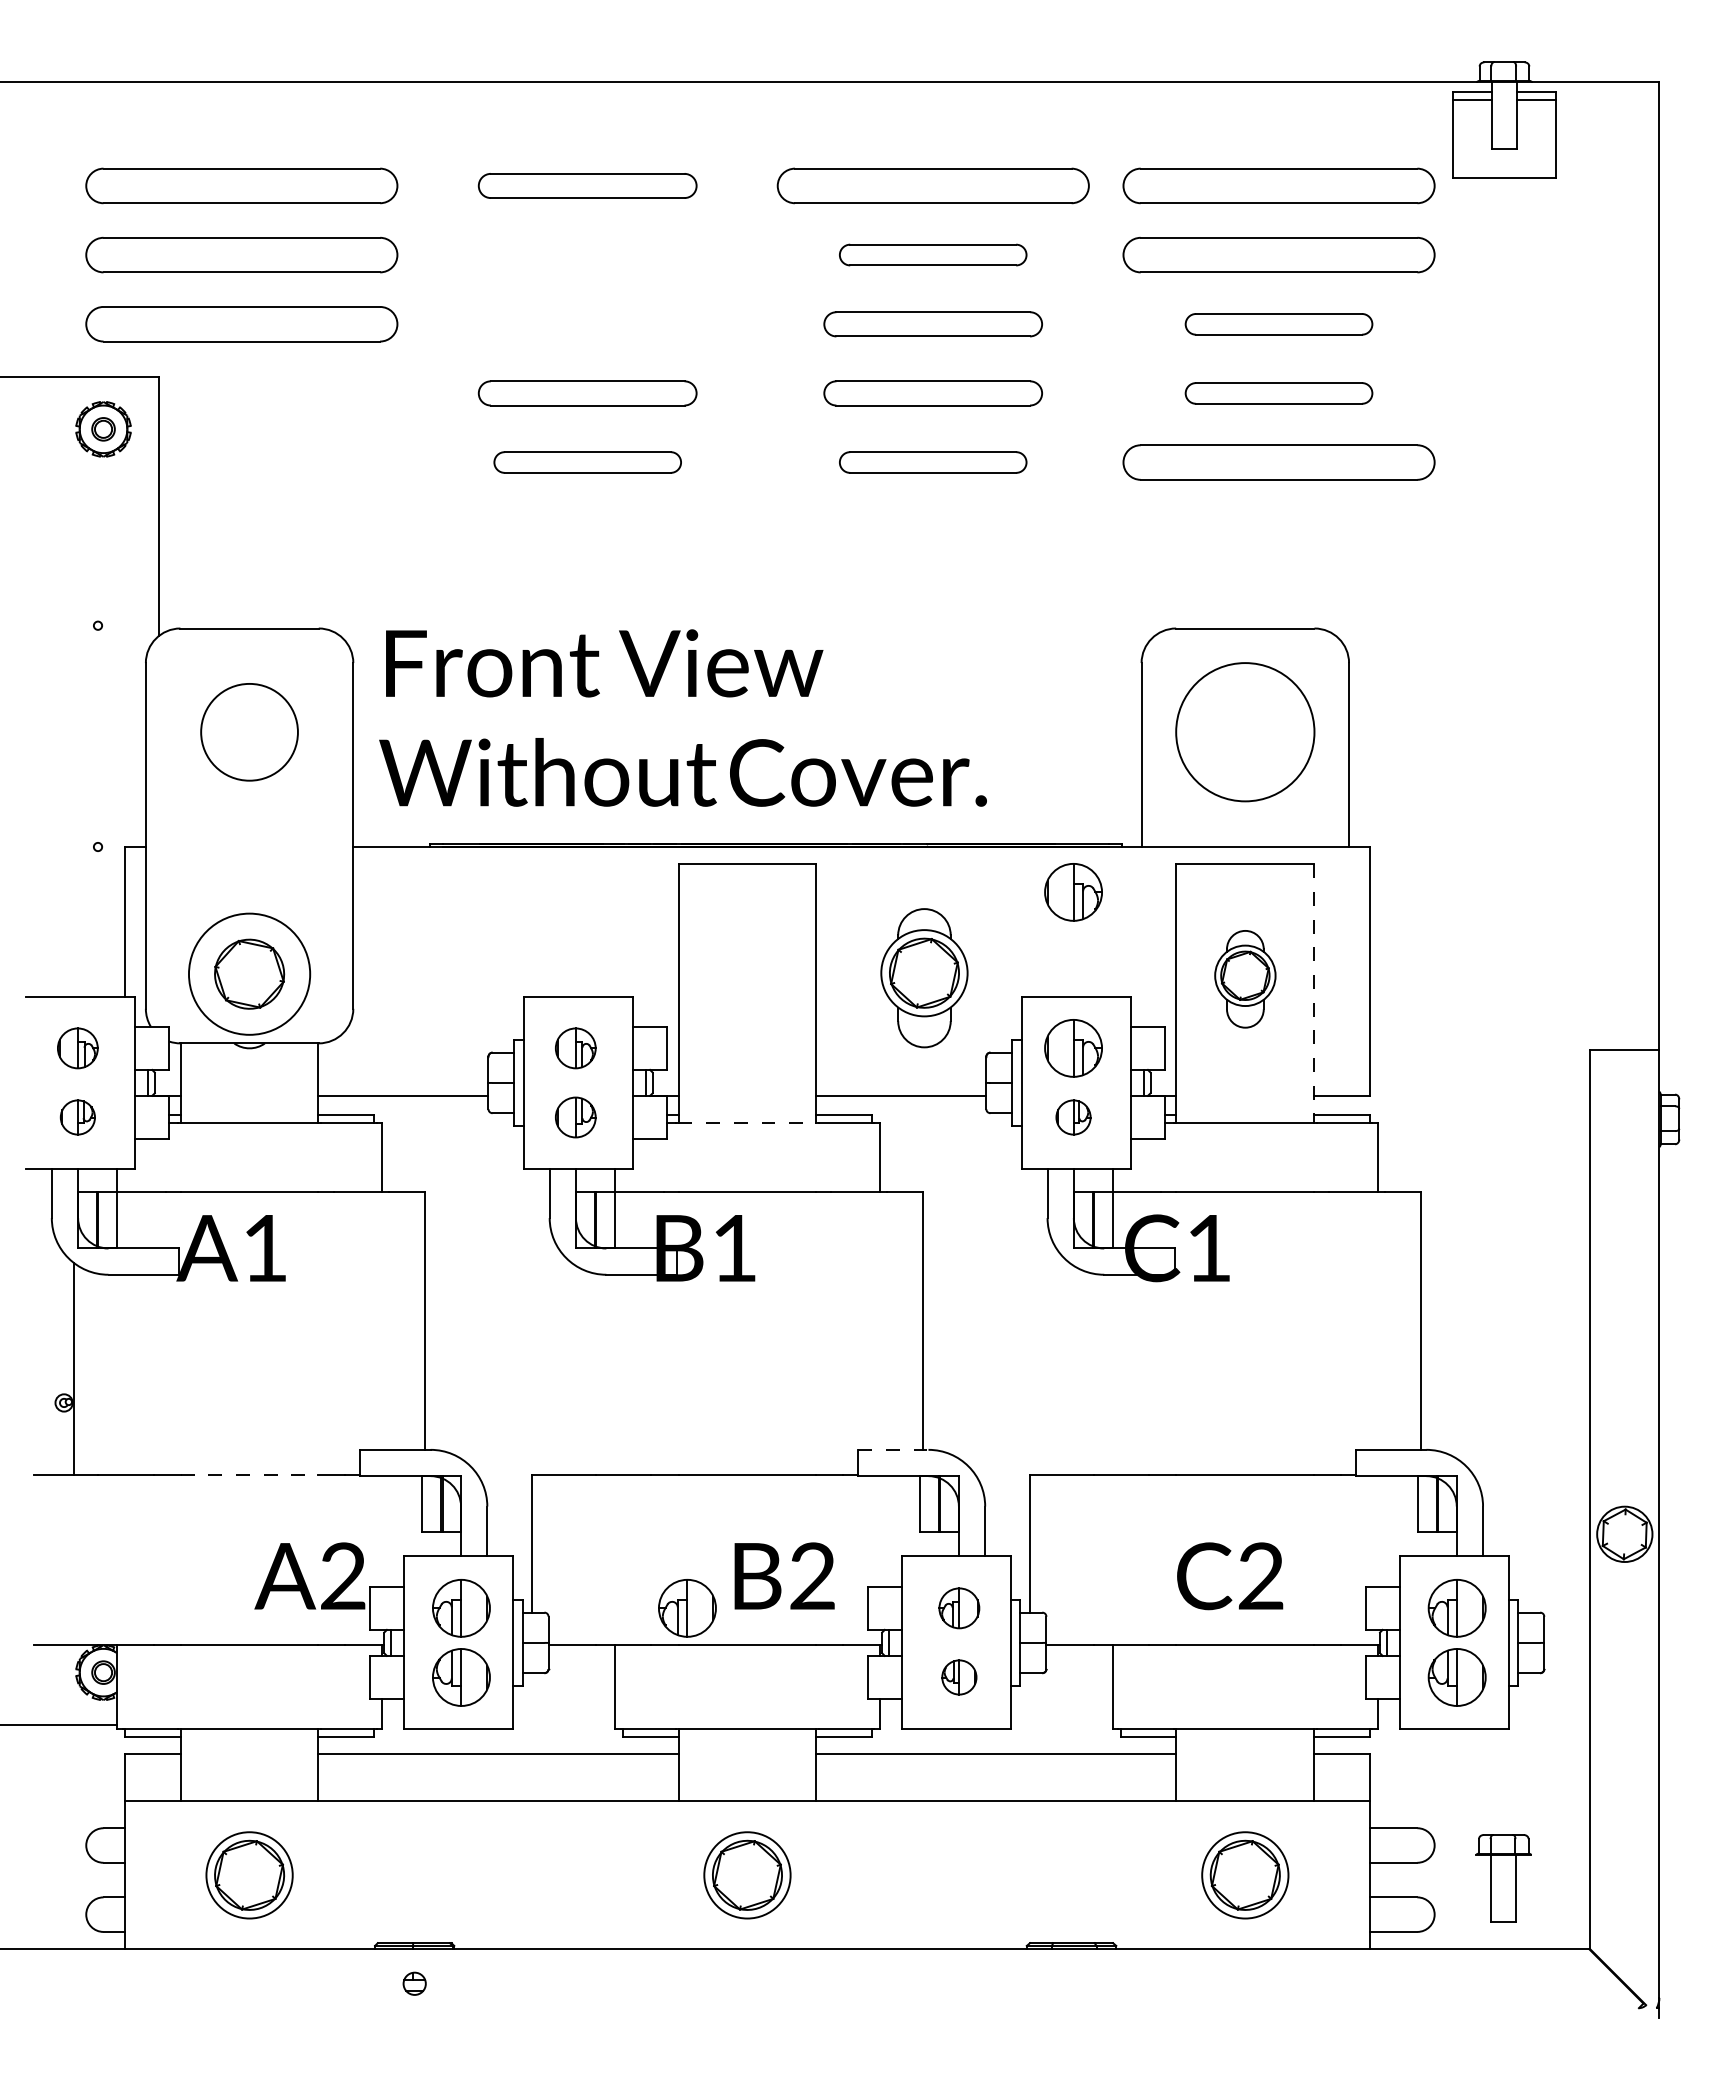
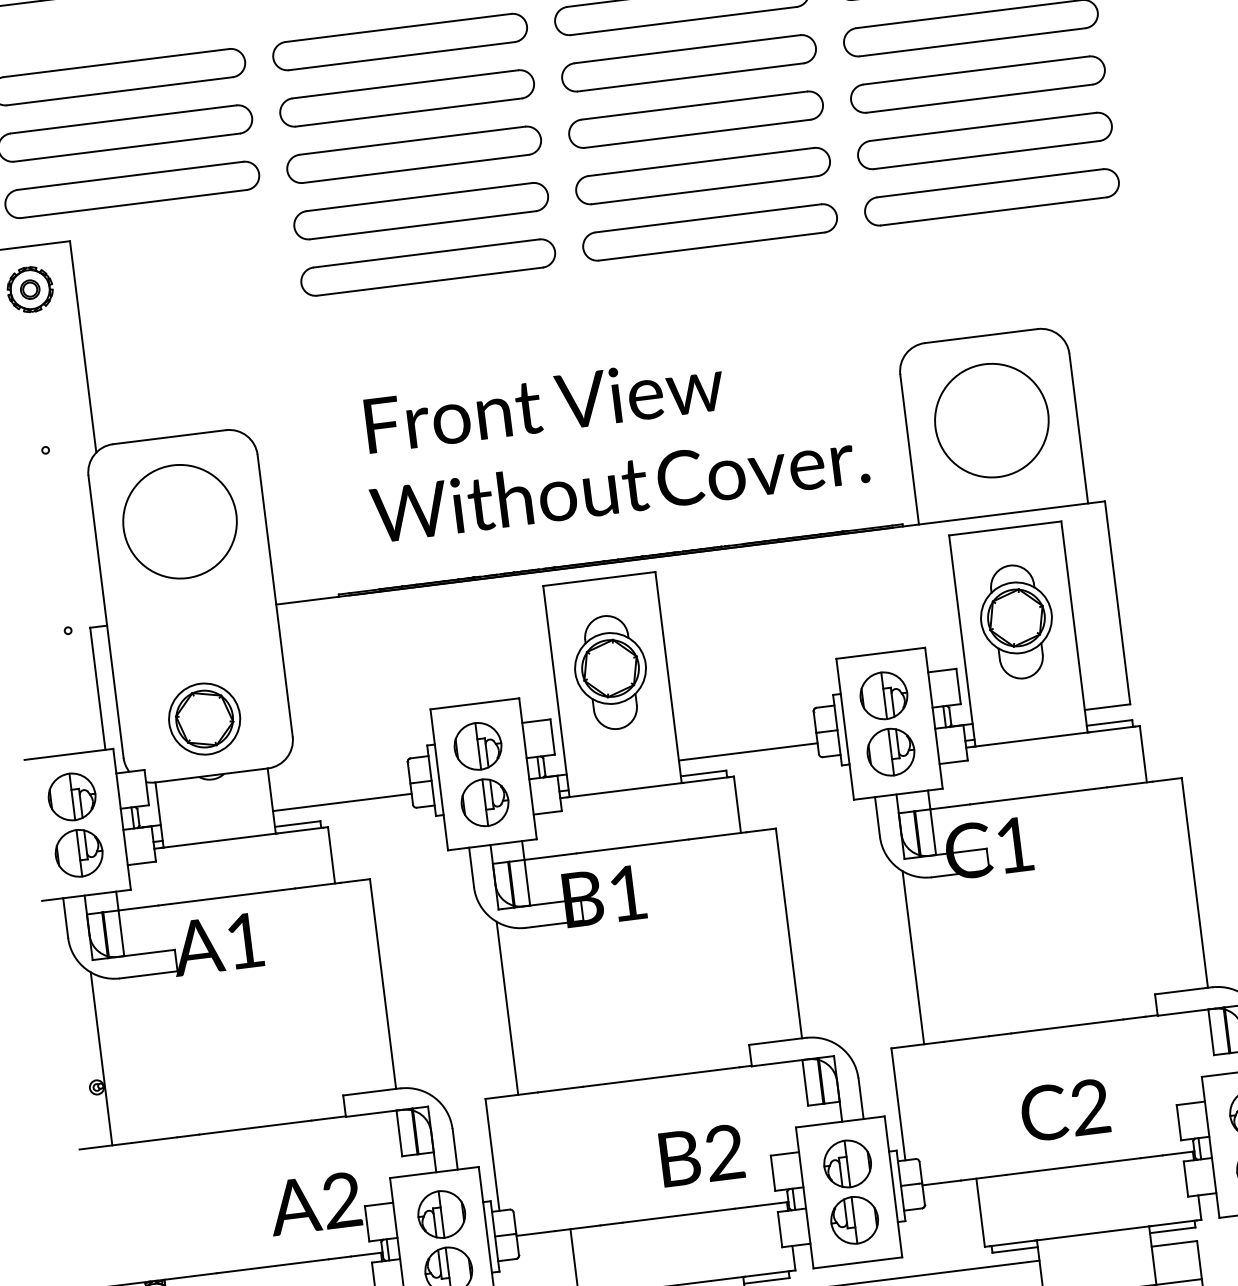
part: (587, 185) -> (400, 41), size x1.43
part: (587, 254) -> (407, 97), added
part: (932, 254) -> (688, 62), size x1.67
part: (587, 324) -> (414, 155), added
part: (932, 324) -> (695, 119), size x1.43
part: (1278, 324) -> (977, 84), size x1.67
part: (587, 393) -> (421, 211), size x1.43
part: (932, 393) -> (702, 176), size x1.43
part: (1278, 393) -> (984, 141), size x1.67
part: (587, 462) -> (428, 267), size x1.67
part: (932, 462) -> (709, 232), size x1.67
text: (682, 717) -> (613, 440), moved
circle: (249, 732) -> (180, 521), size x1.43
part: (1073, 892) -> (868, 568), removed
circle: (249, 973) -> (204, 718), size x0.71
part: (924, 978) -> (611, 672), moved
part: (1245, 979) -> (1017, 622), size x1.43
line: (1314, 994) -> (1074, 627), dashed -> solid
part: (77, 1048) -> (71, 797), size x1.43
part: (575, 1048) -> (477, 746), size x1.43
part: (77, 1117) -> (78, 853), size x1.67
part: (575, 1117) -> (484, 802), size x1.43
part: (1073, 1117) -> (890, 752), size x1.67
line: (747, 1123) -> (625, 790), dashed -> solid
line: (571, 1369) -> (507, 1008), added
line: (1069, 1369) -> (913, 958), added
line: (893, 1449) -> (777, 1041), dashed -> solid
line: (249, 1475) -> (255, 1127), dashed -> solid
part: (687, 1608) -> (626, 1191), removed
part: (959, 1608) -> (847, 1164), size x1.43
part: (959, 1677) -> (854, 1220), size x1.67

